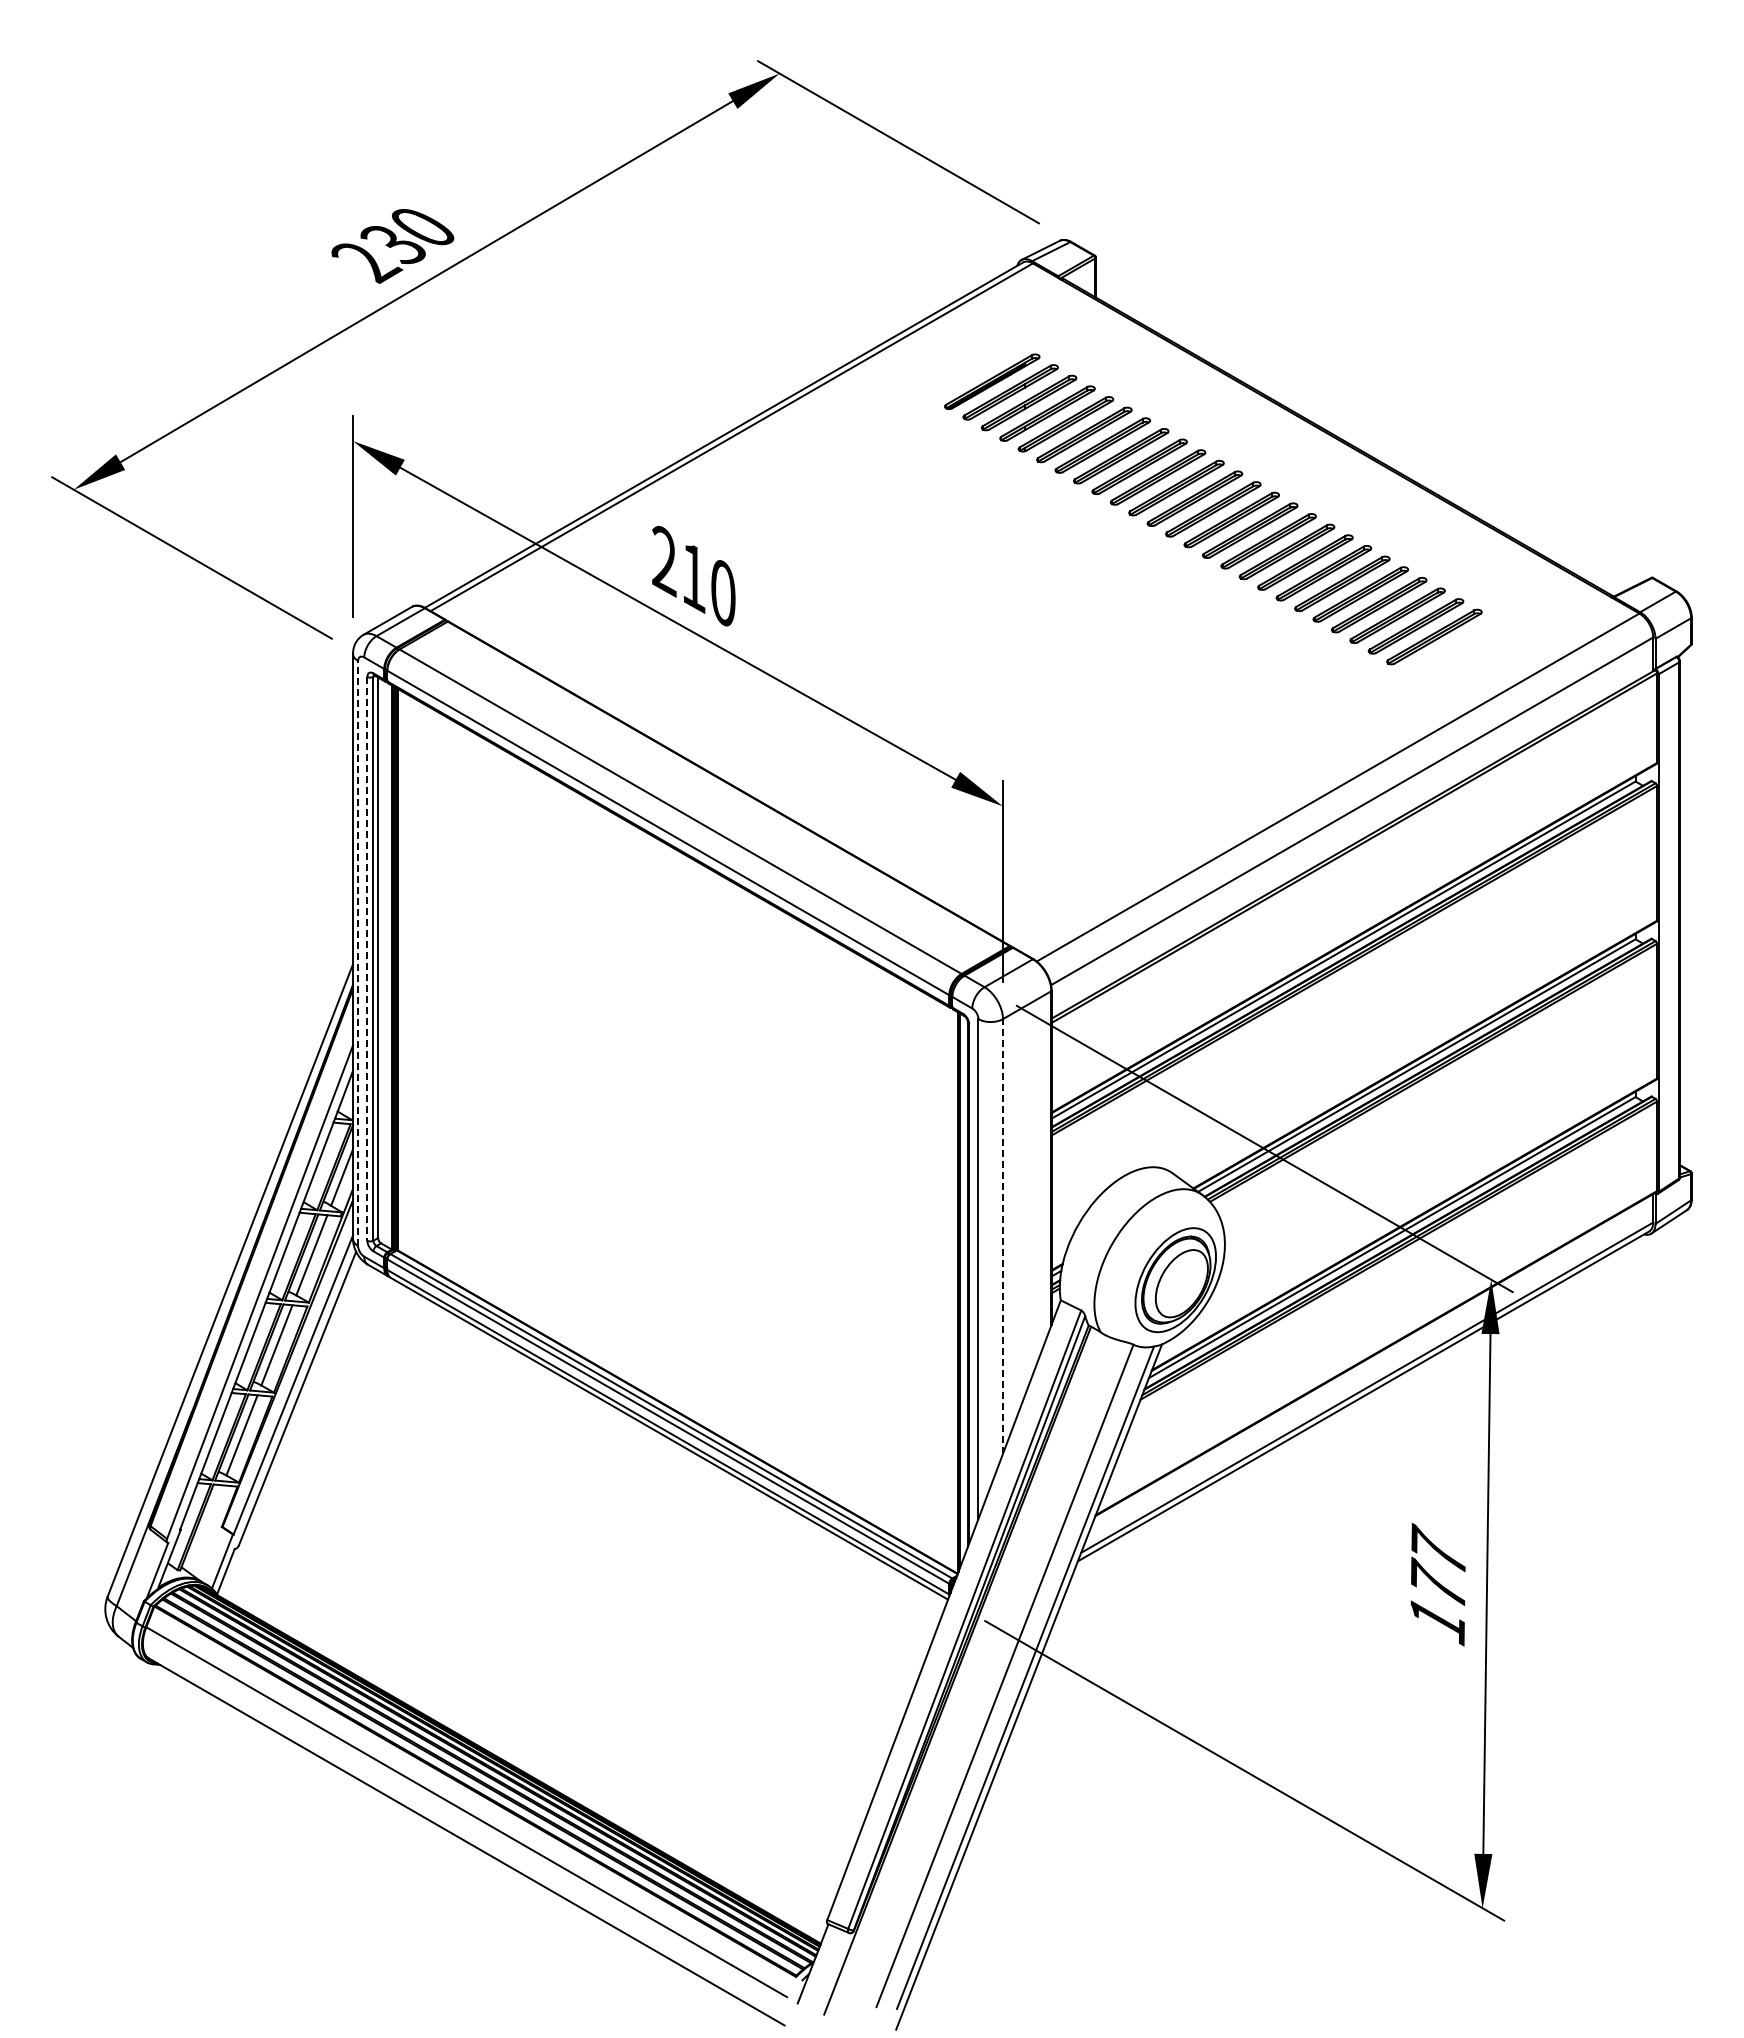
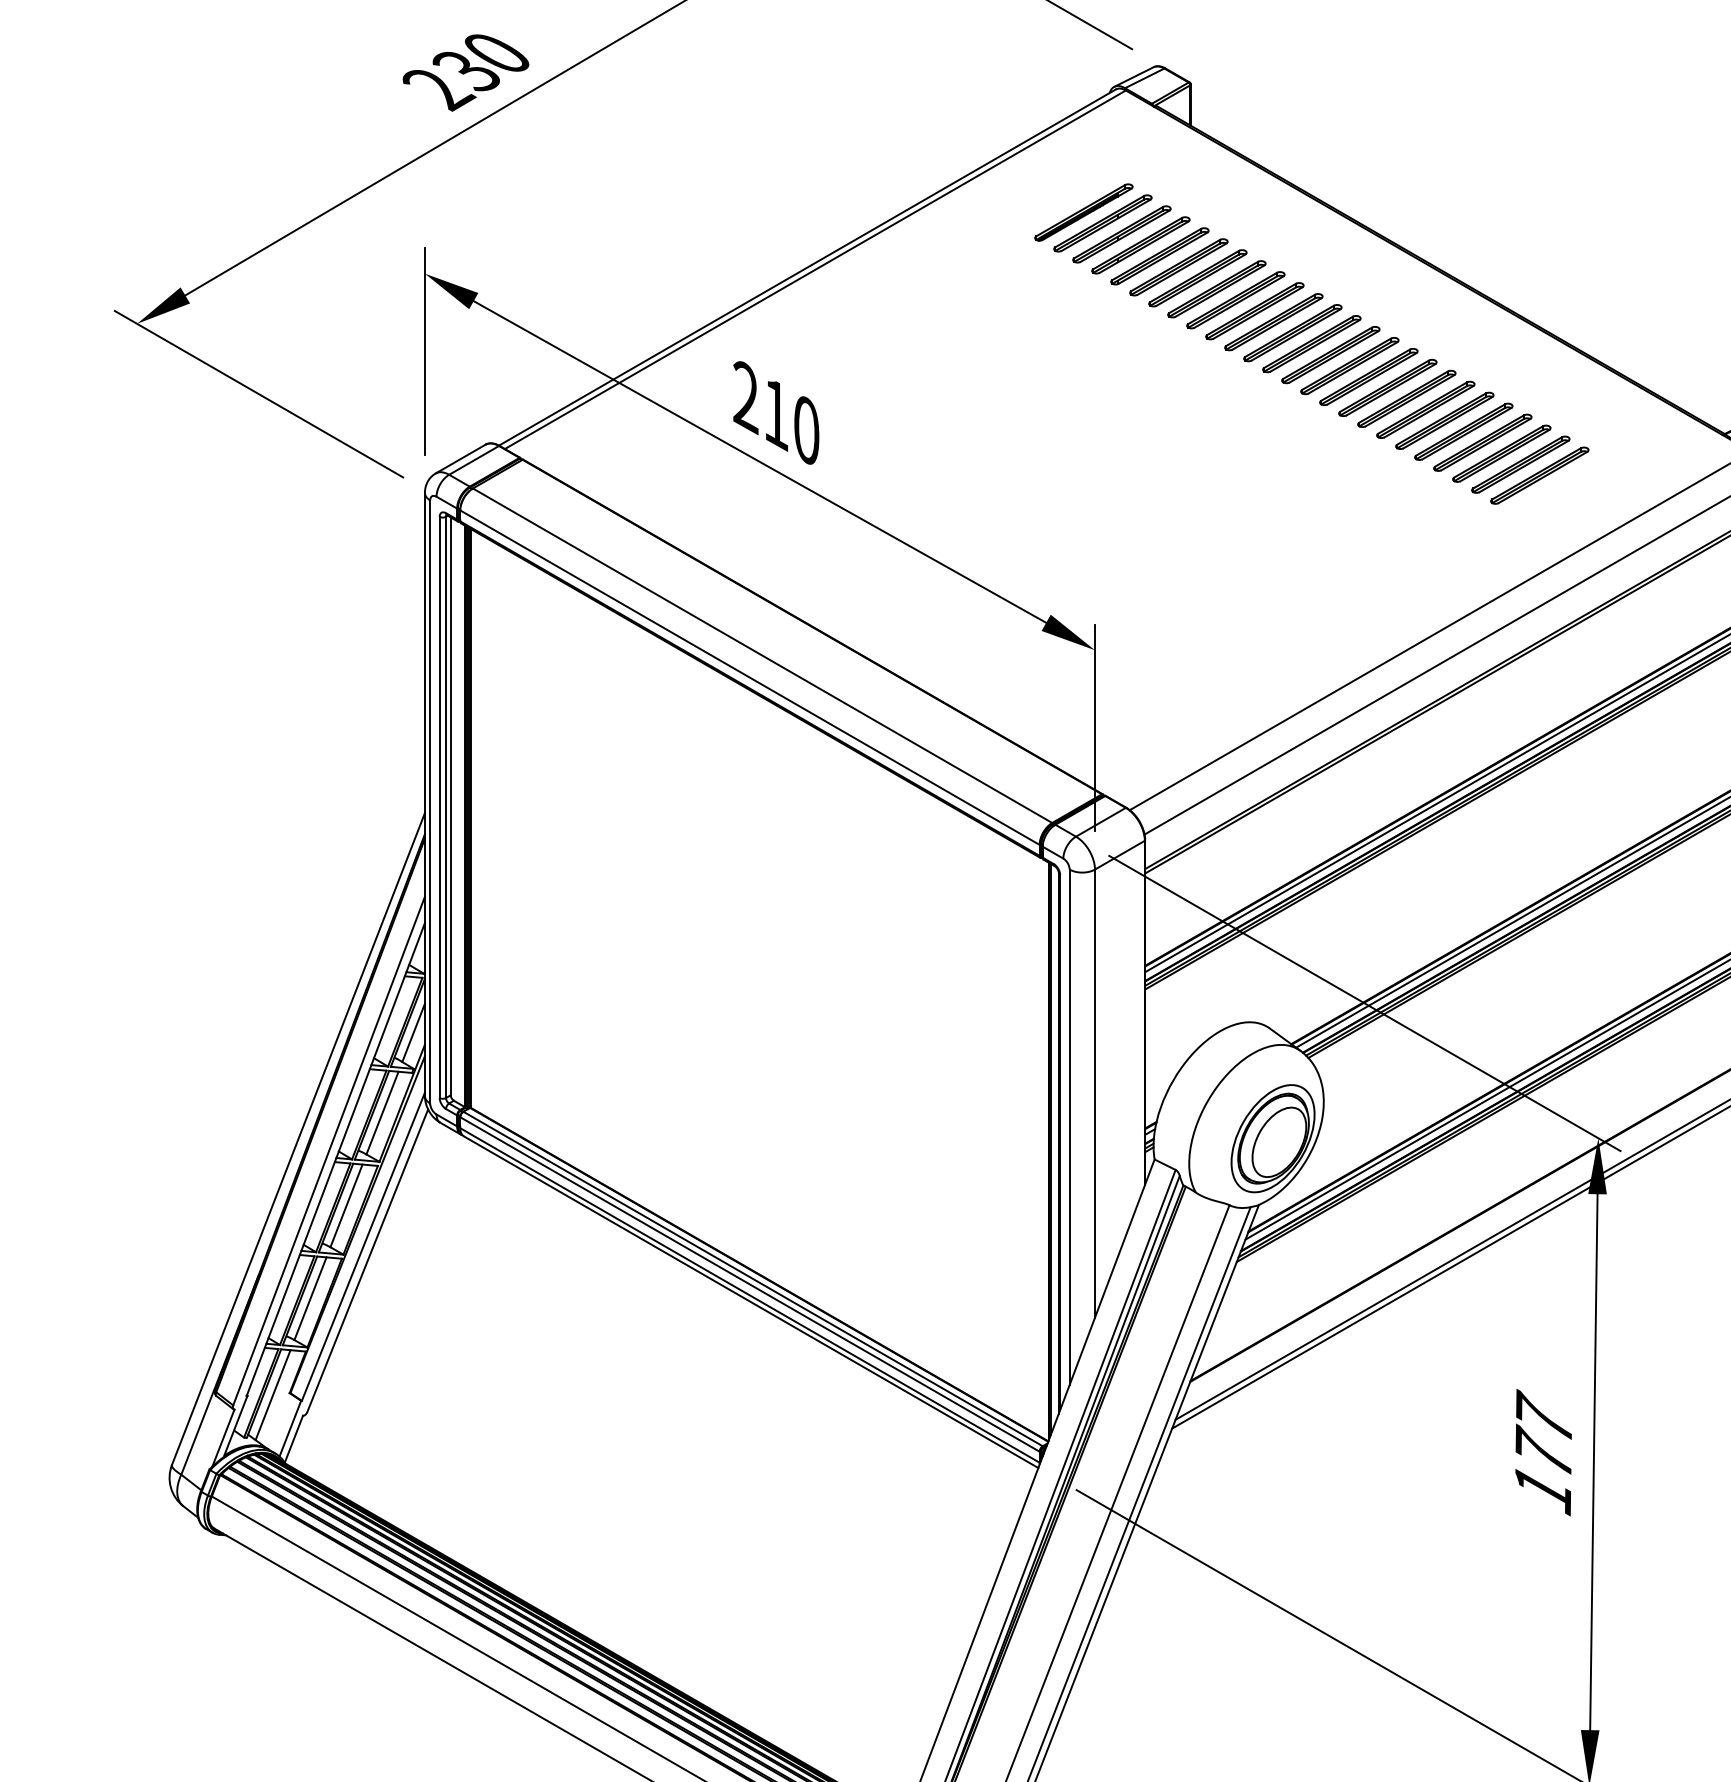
line: (358, 953) -> (430, 801), dashed -> solid
line: (367, 958) -> (439, 807), dashed -> solid
line: (1003, 1235) -> (1095, 1092), dashed -> solid
line: (205, 1528) -> (272, 1394), added

